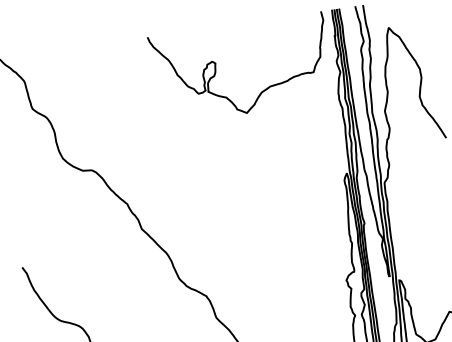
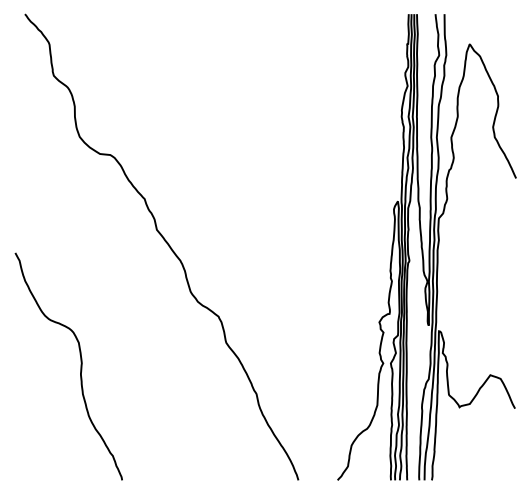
curve: (216, 67) -> (268, 59), removed

